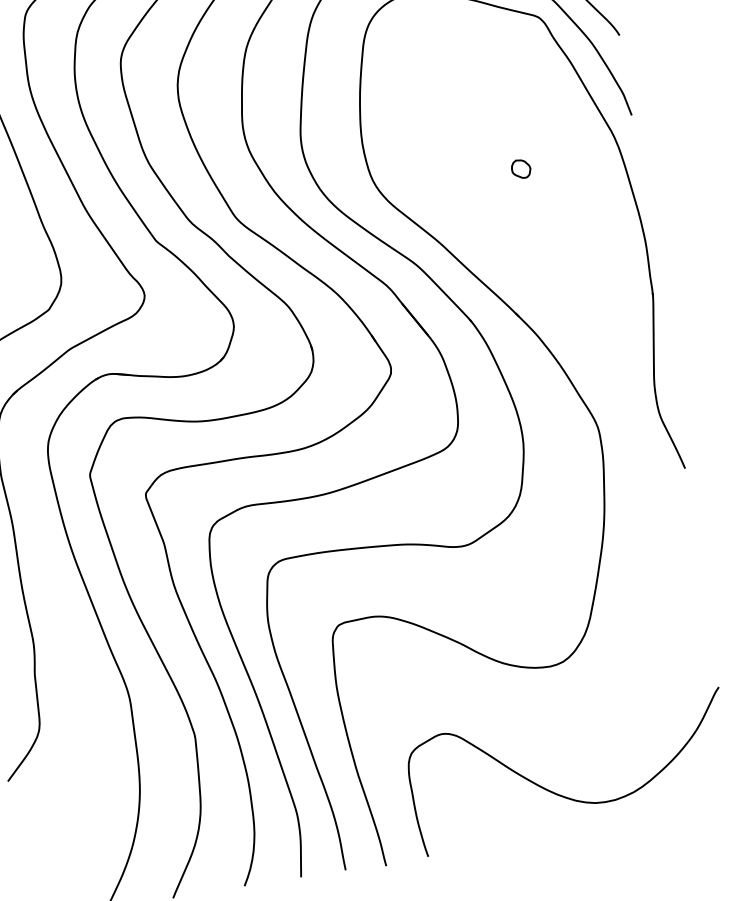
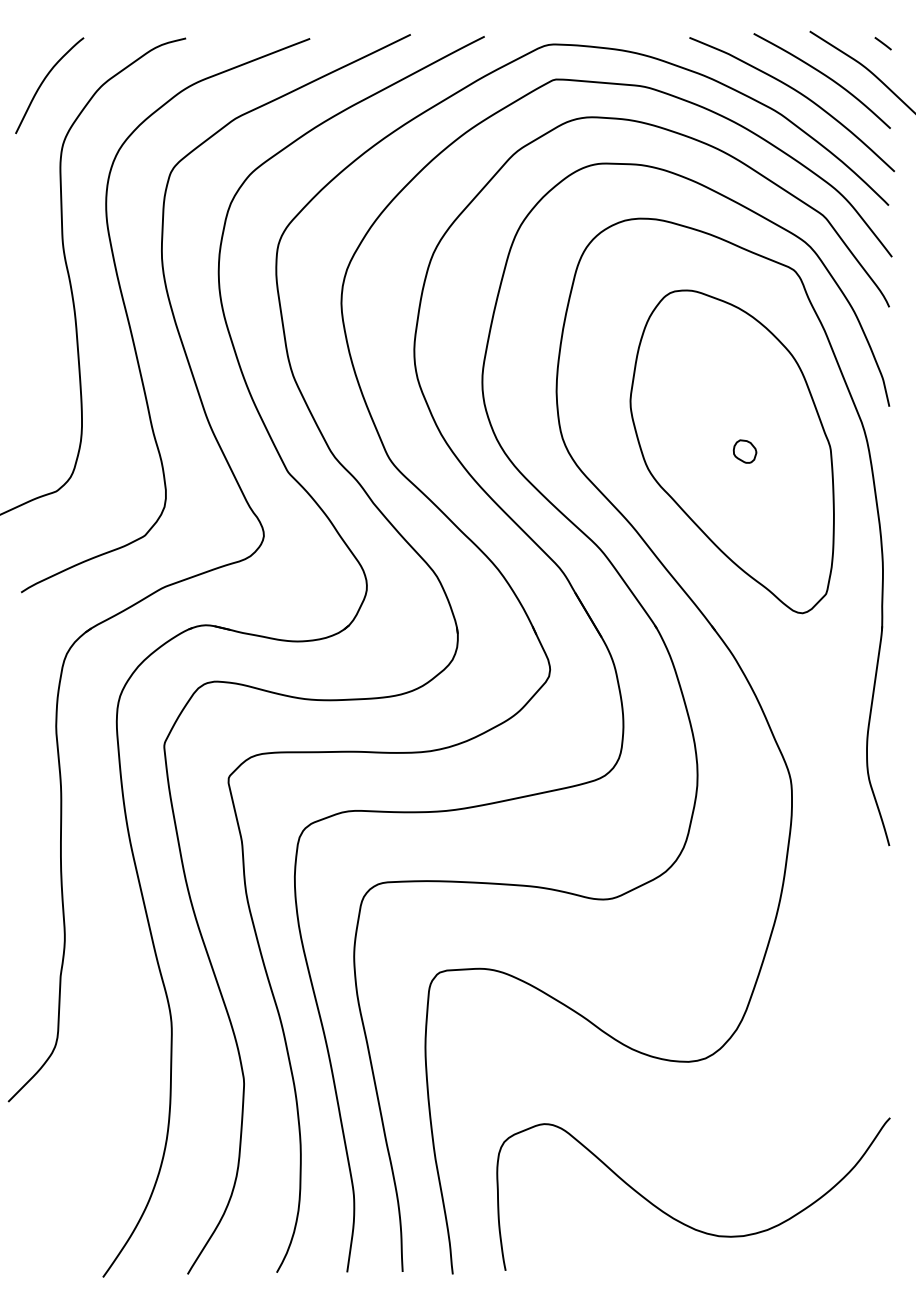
part: (510, 170) -> (731, 451), added

